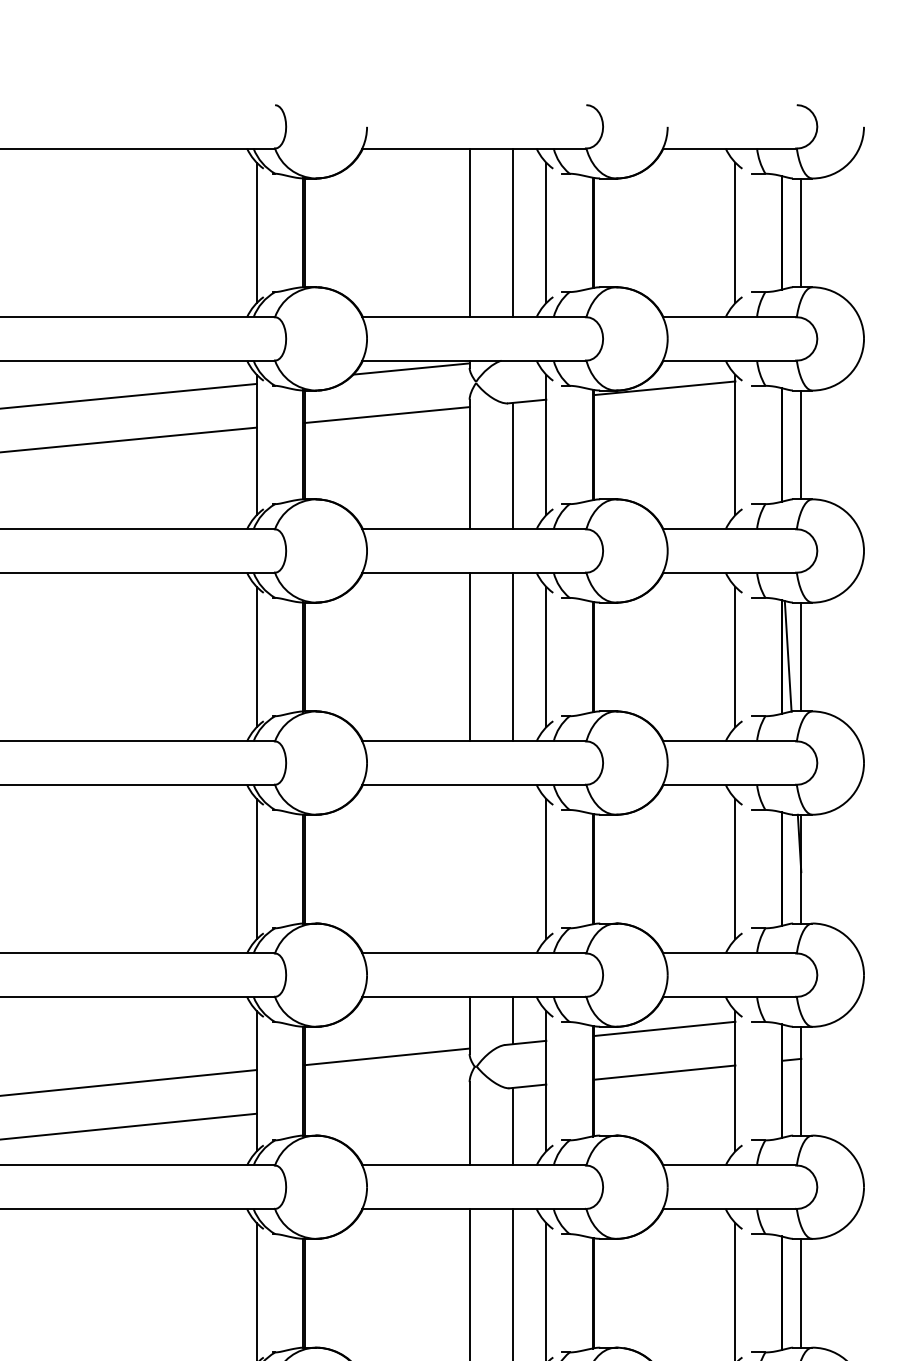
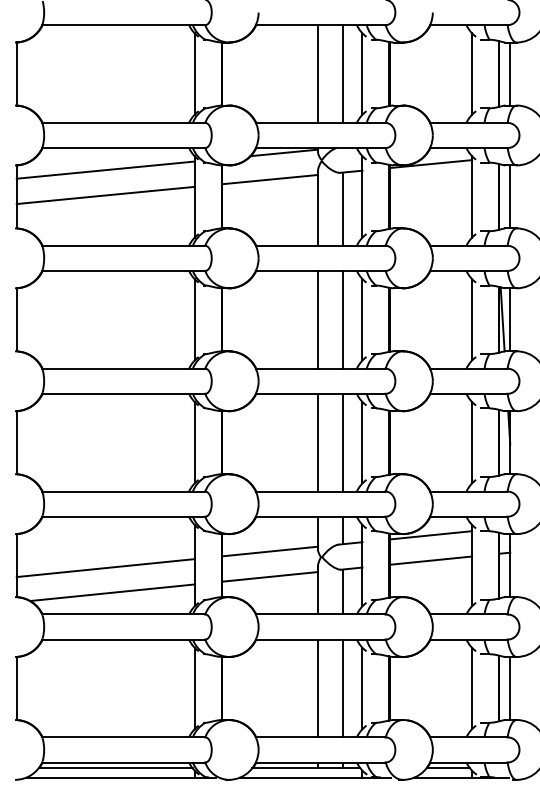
line: (470, 868) -> (318, 442), added
line: (513, 868) -> (343, 442), added
line: (387, 1100) -> (270, 576), added

